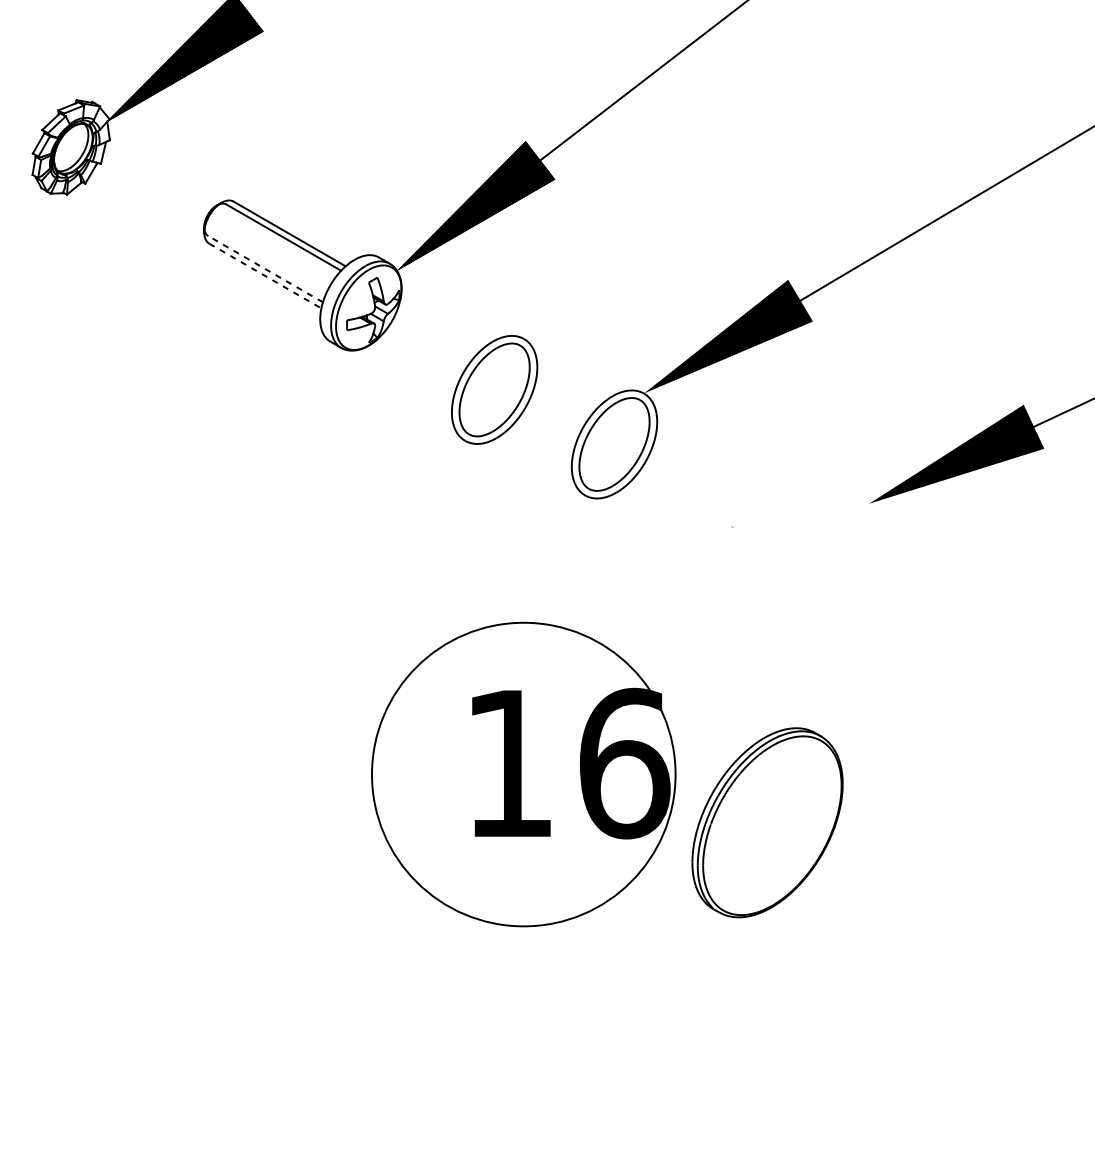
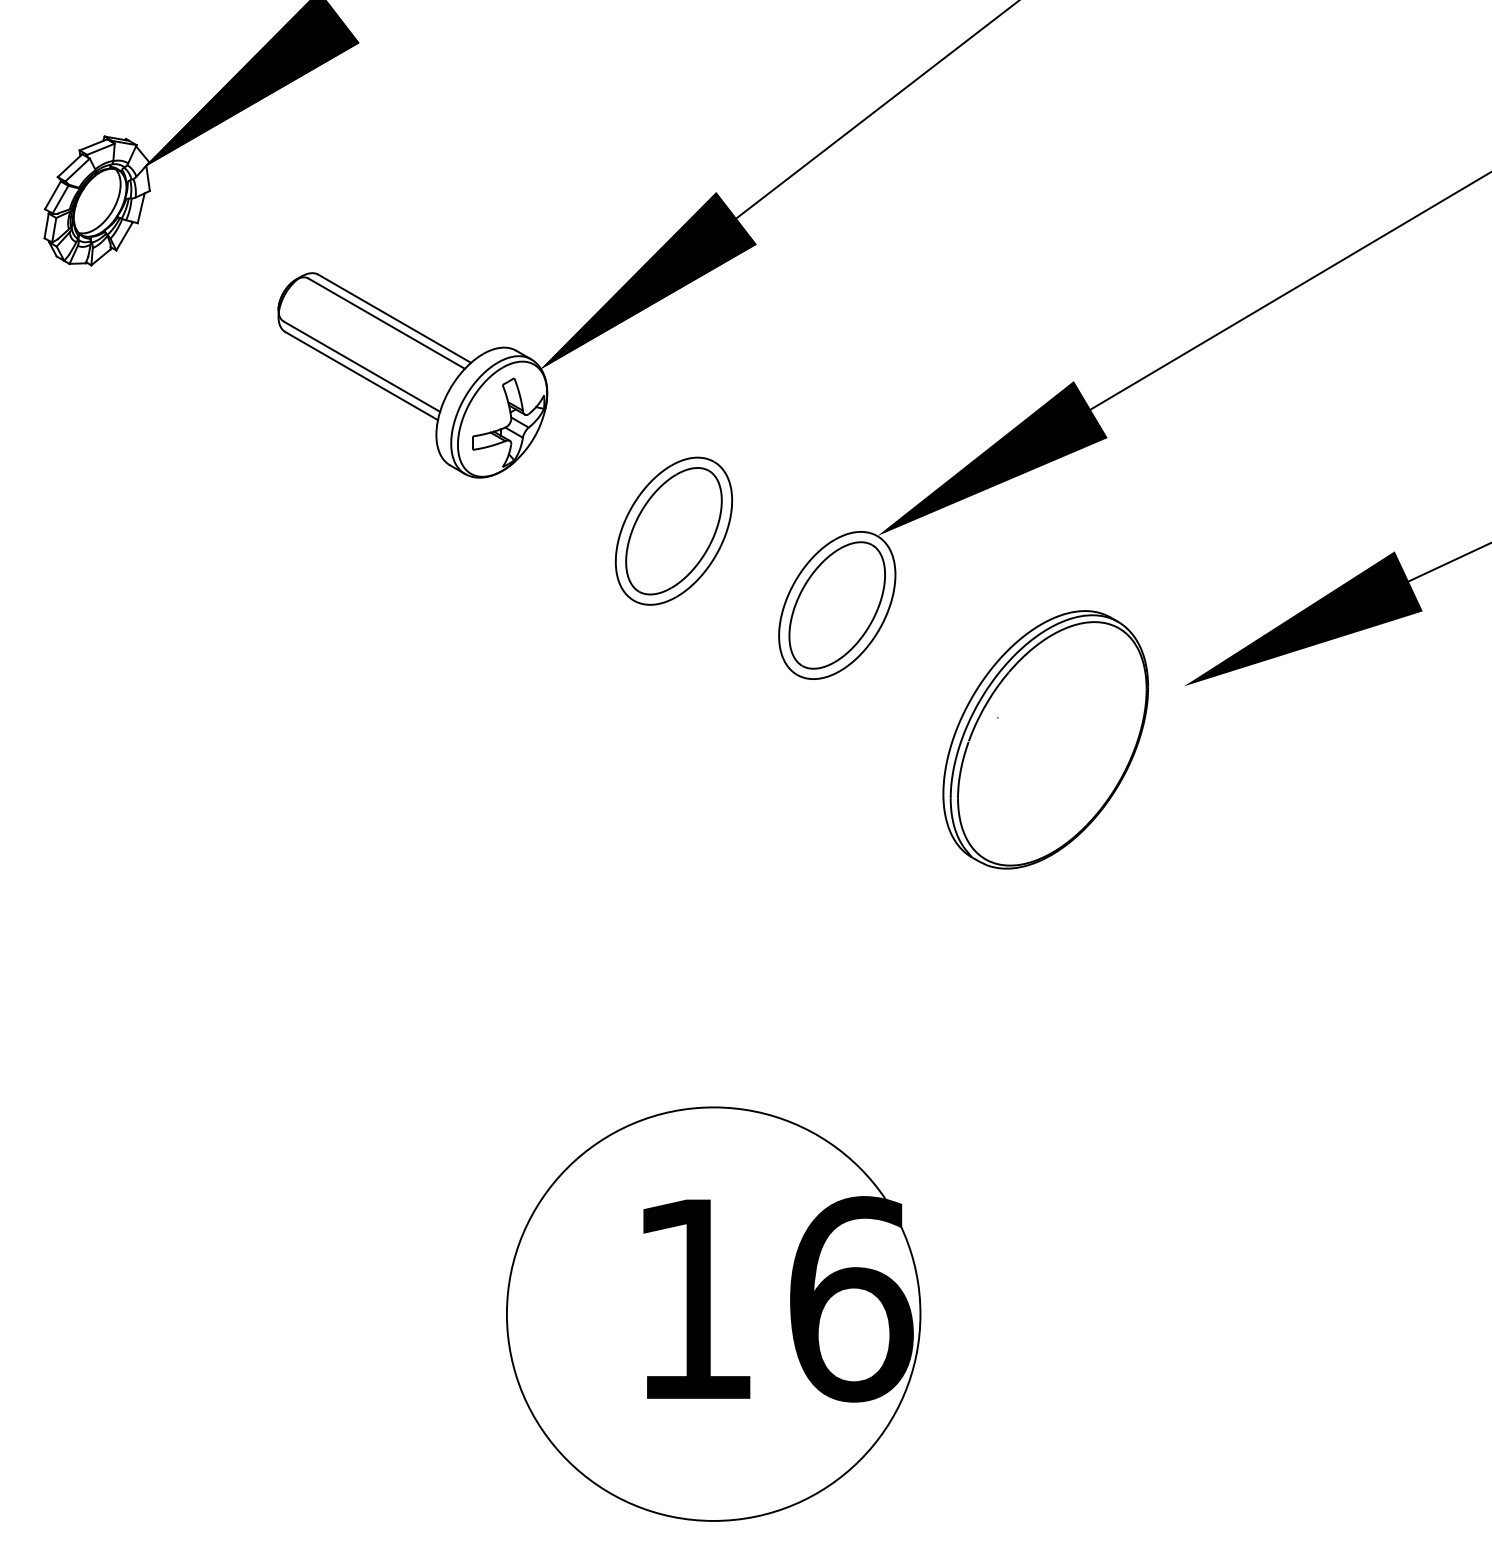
line: (265, 269) -> (361, 366), dashed -> solid
line: (265, 276) -> (362, 376), dashed -> solid
part: (523, 774) -> (713, 1313), moved
part: (767, 822) -> (1045, 739), moved

